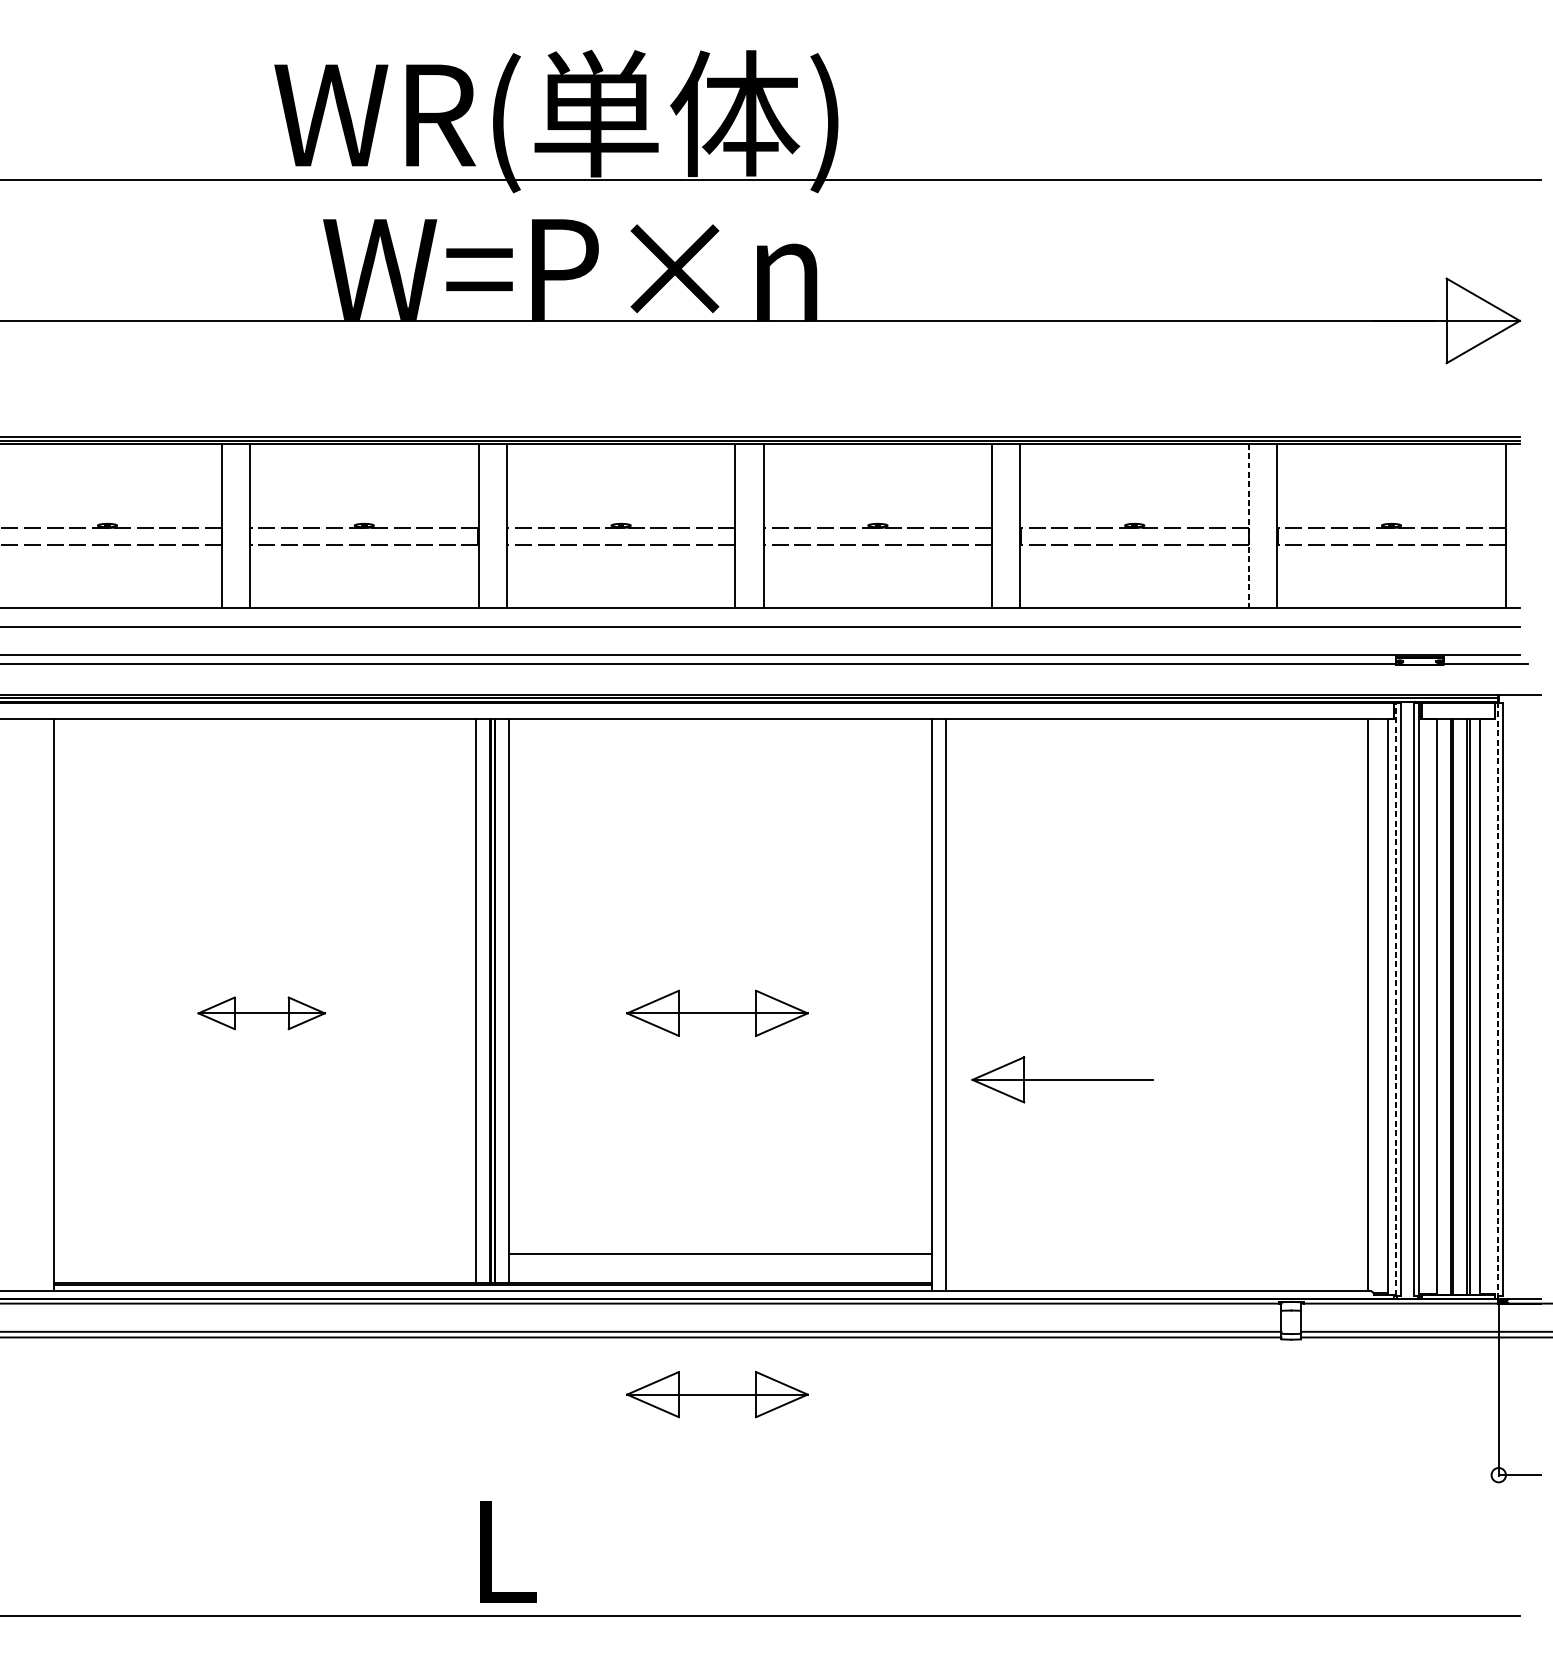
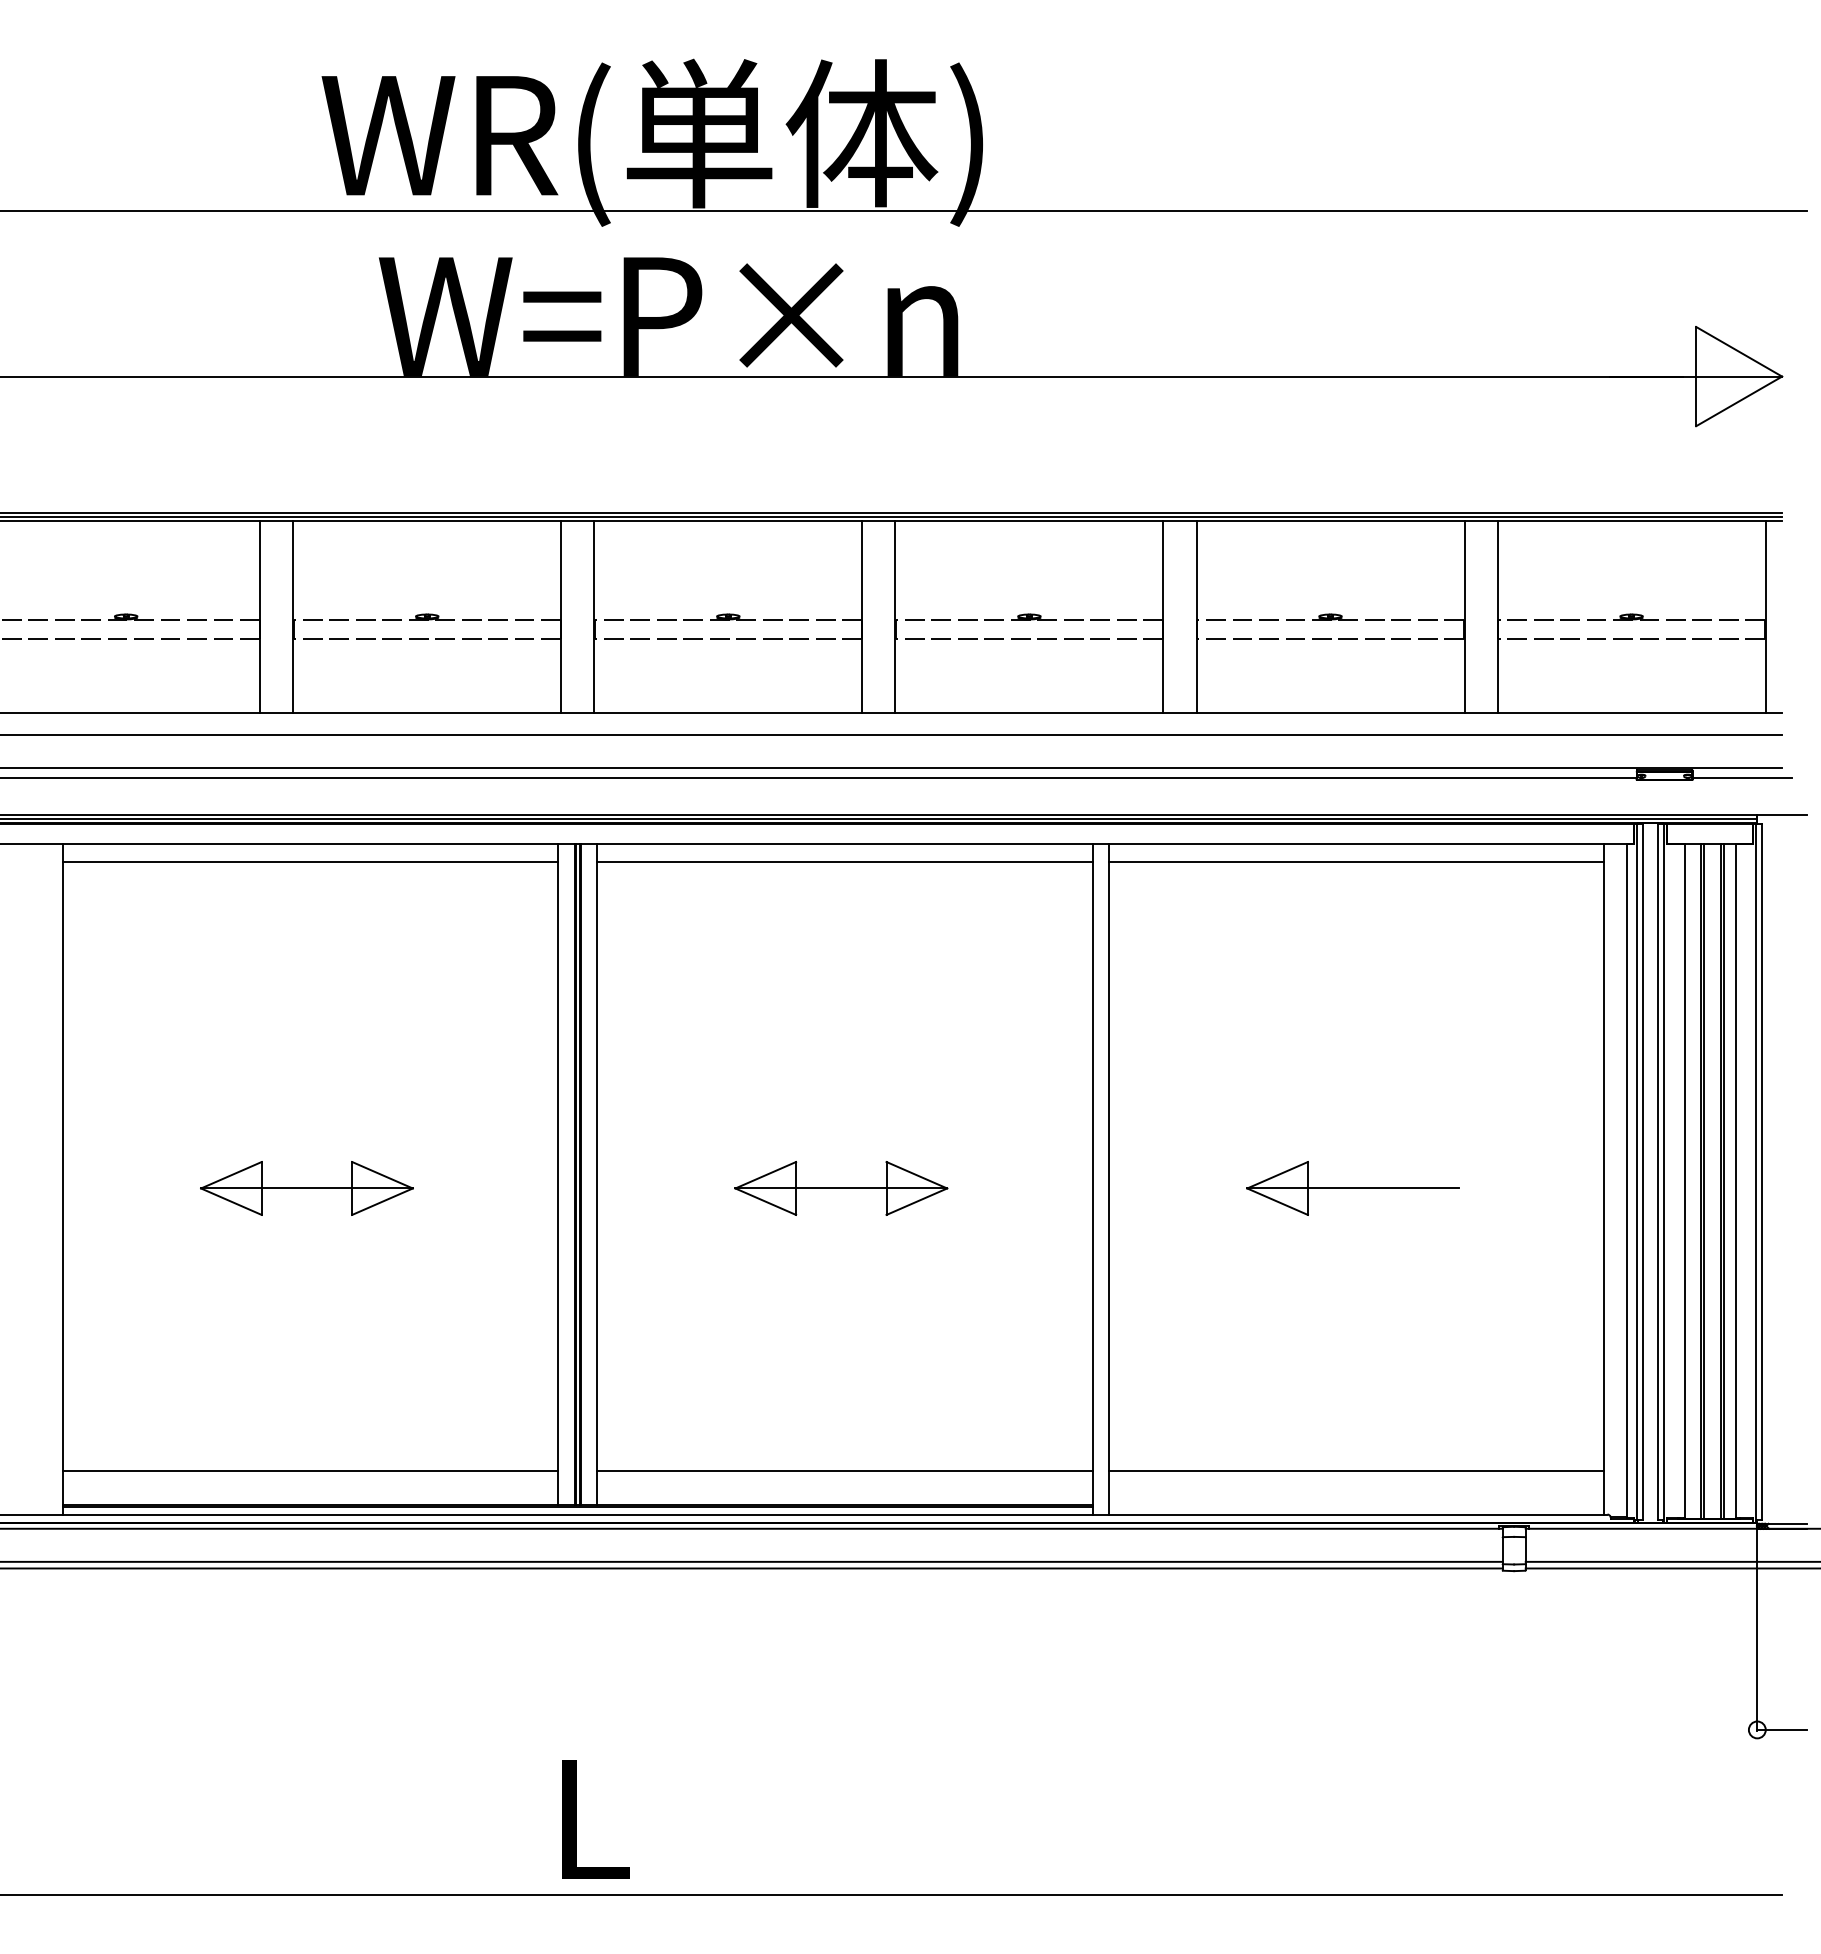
line: (1249, 526) -> (1464, 617), dashed -> solid
line: (264, 734) -> (310, 861), added
line: (720, 734) -> (844, 861), added
line: (1156, 734) -> (1356, 861), added
line: (1396, 998) -> (1637, 1171), dashed -> solid
line: (1498, 1000) -> (1756, 1173), dashed -> solid
part: (261, 1013) -> (306, 1188), size x1.43
part: (1062, 1079) -> (1352, 1188), moved
line: (264, 1253) -> (310, 1470), added
line: (1156, 1253) -> (1356, 1470), added
part: (717, 1394) -> (841, 1635), removed

